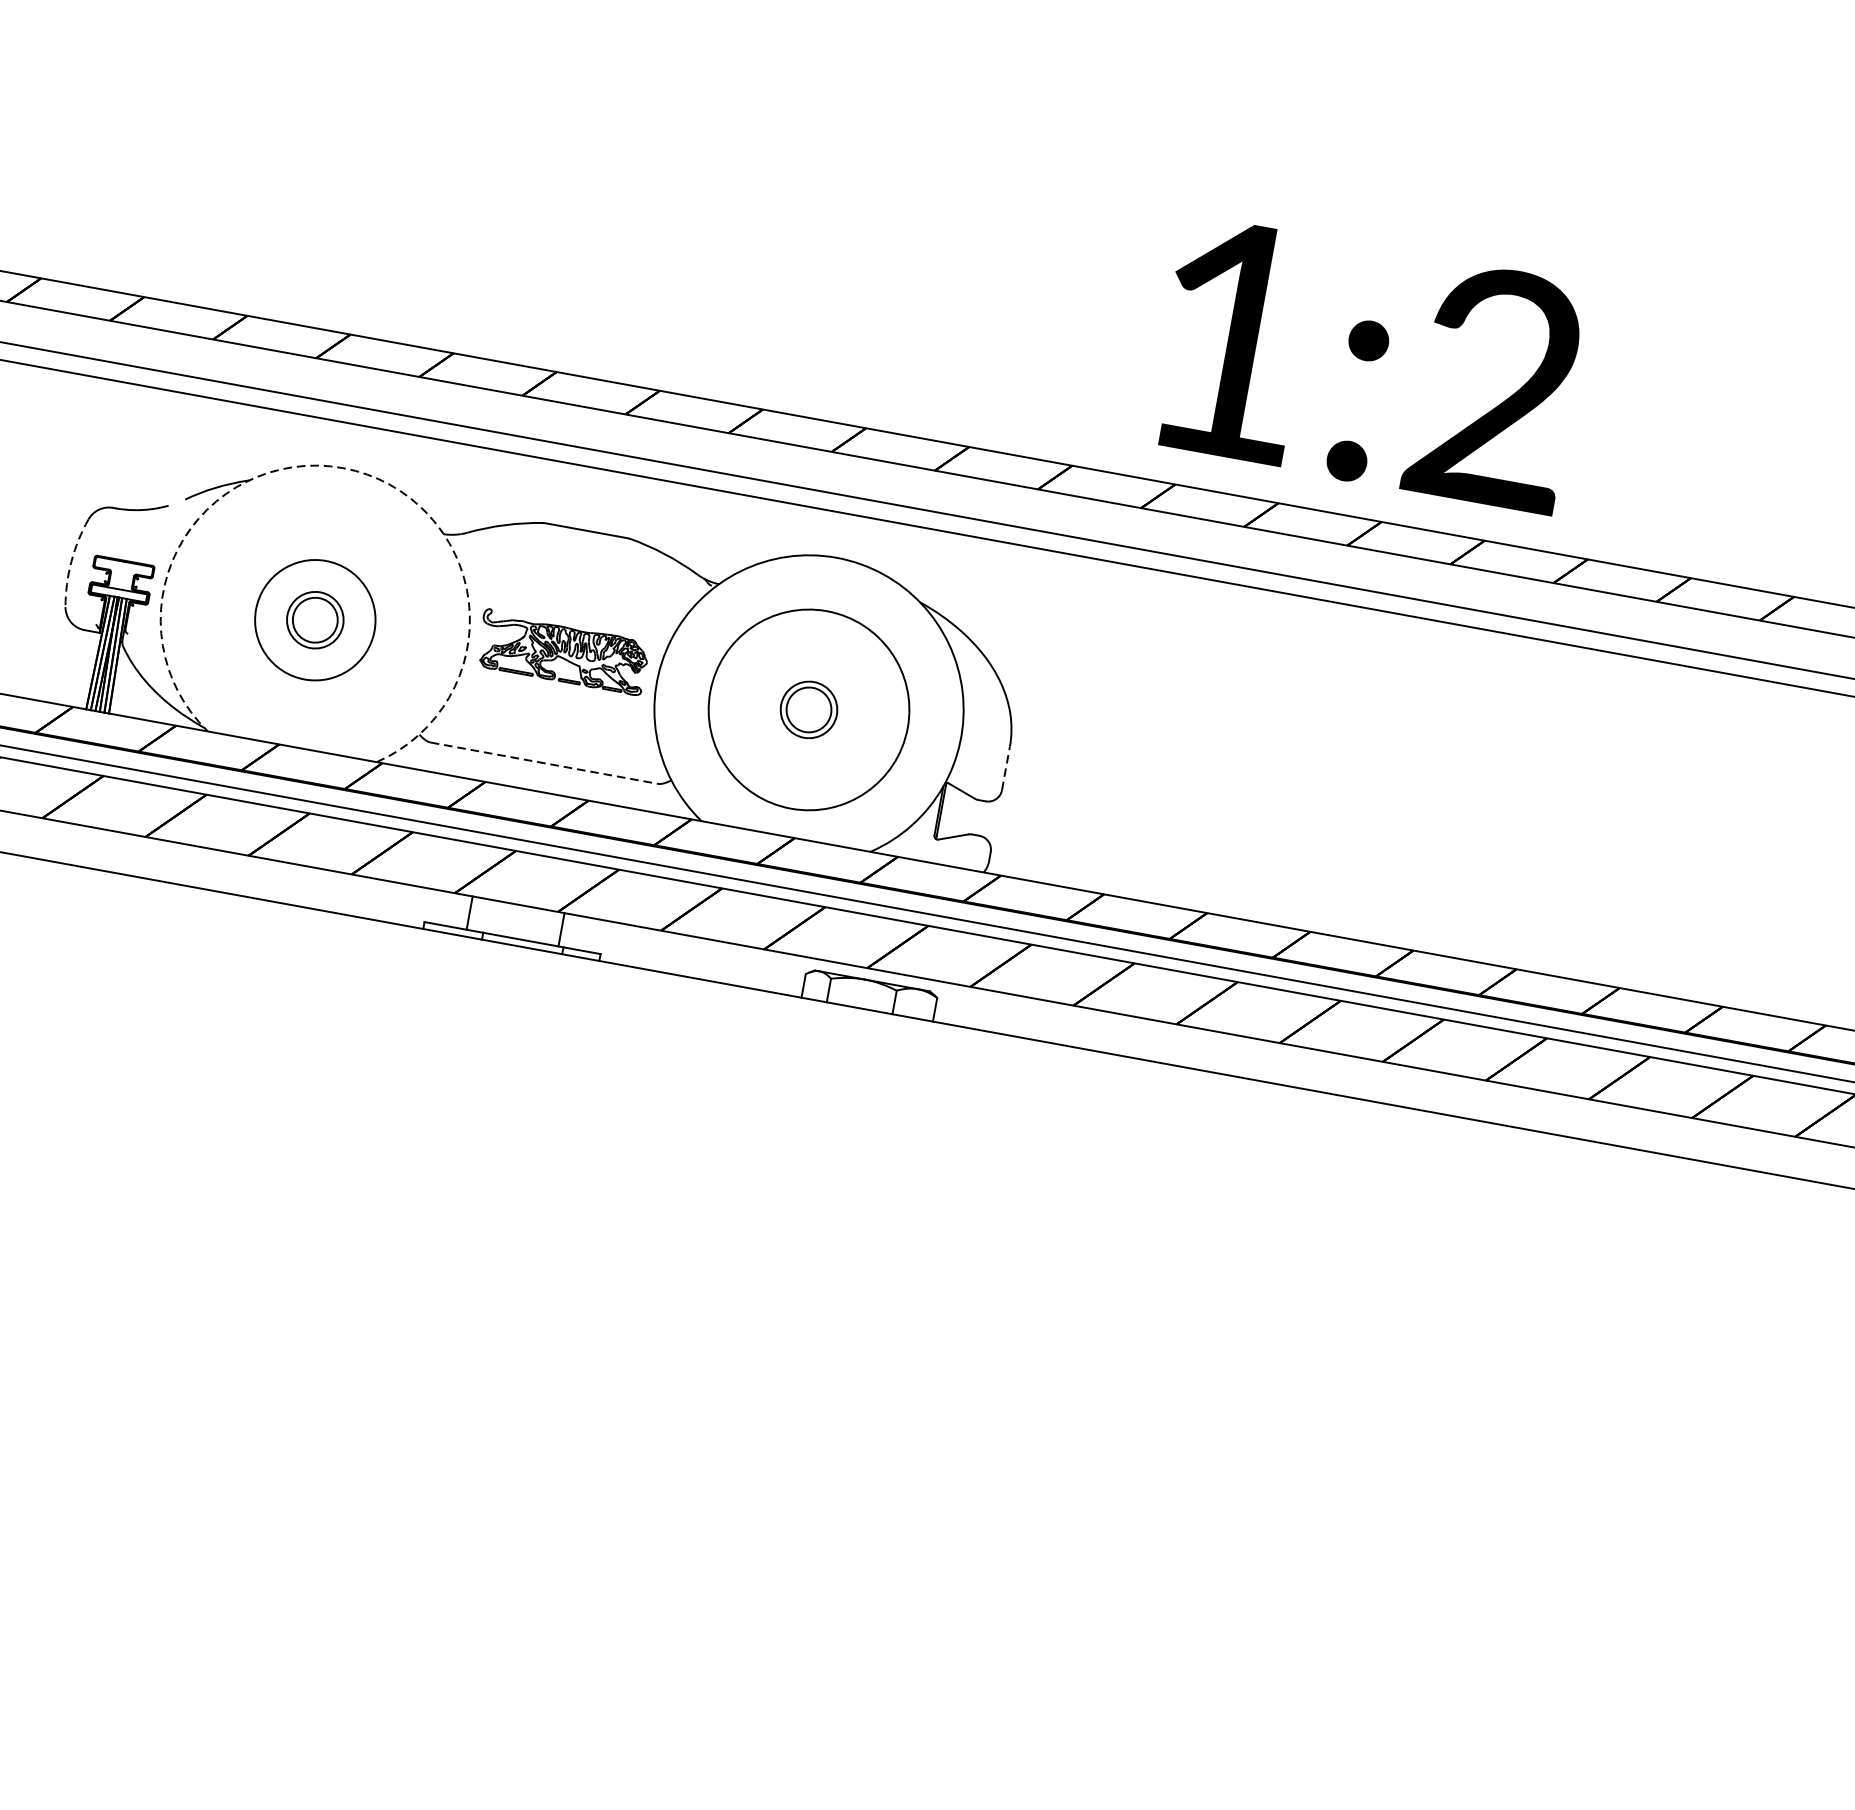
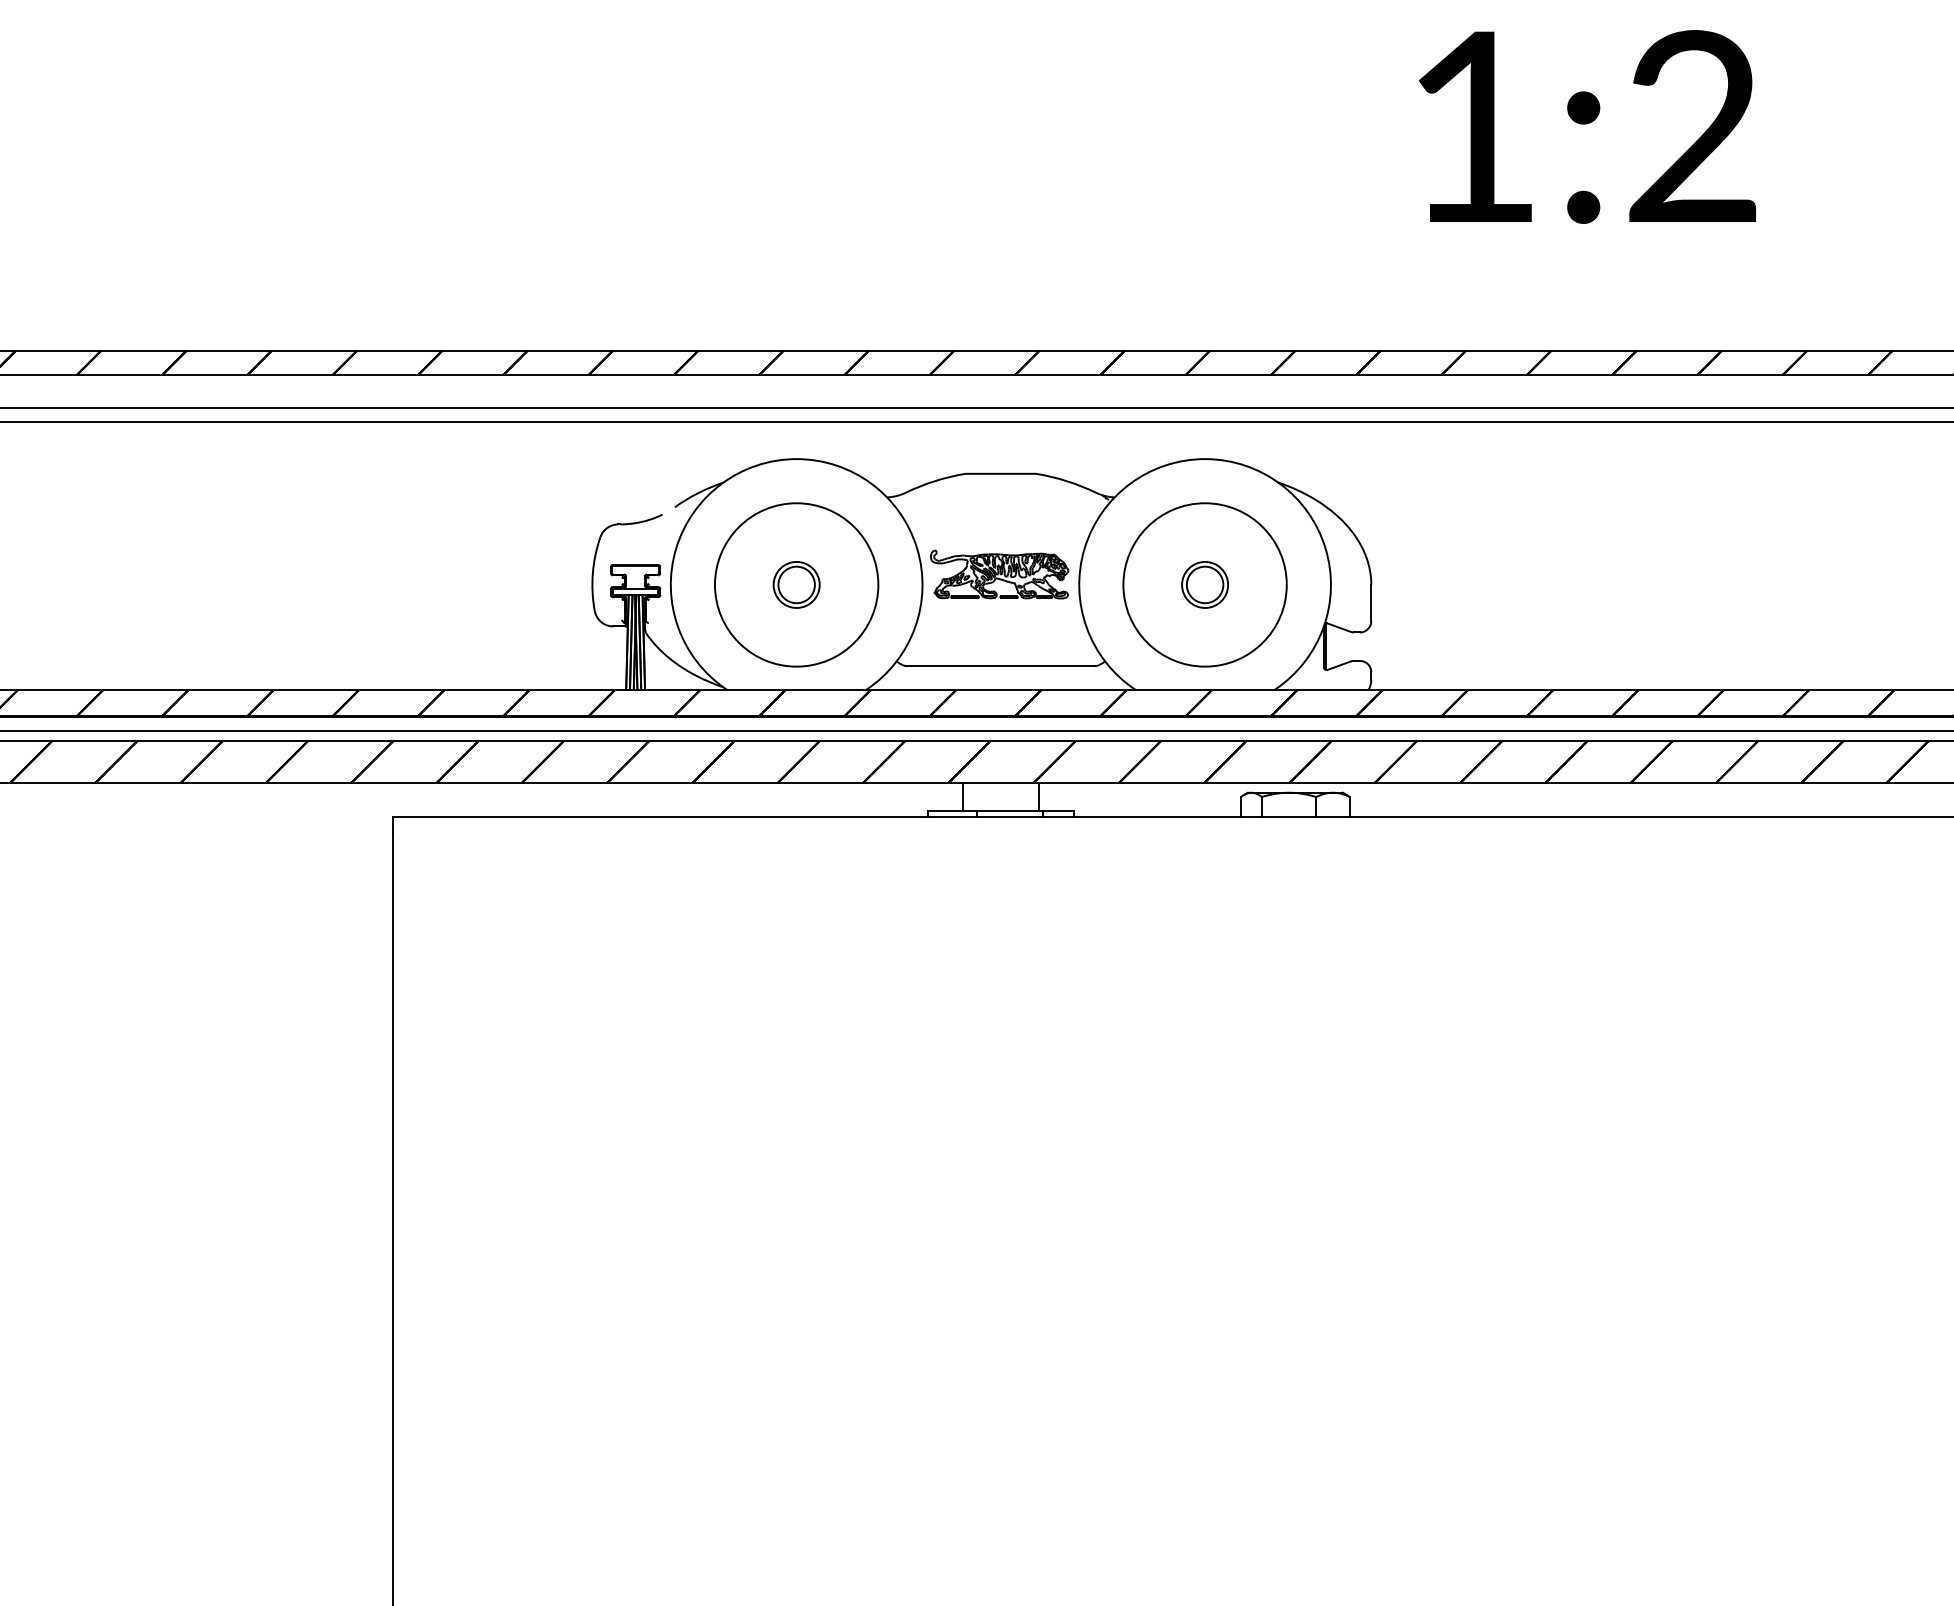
text: (1368, 363) -> (1586, 126), moved
arc: (342, 468) -> (796, 459), dashed -> solid
arc: (71, 561) -> (592, 573), dashed -> solid
circle: (315, 619) -> (796, 584), size x1.67
line: (543, 763) -> (1000, 666), dashed -> solid
line: (1006, 767) -> (1371, 602), dashed -> solid

